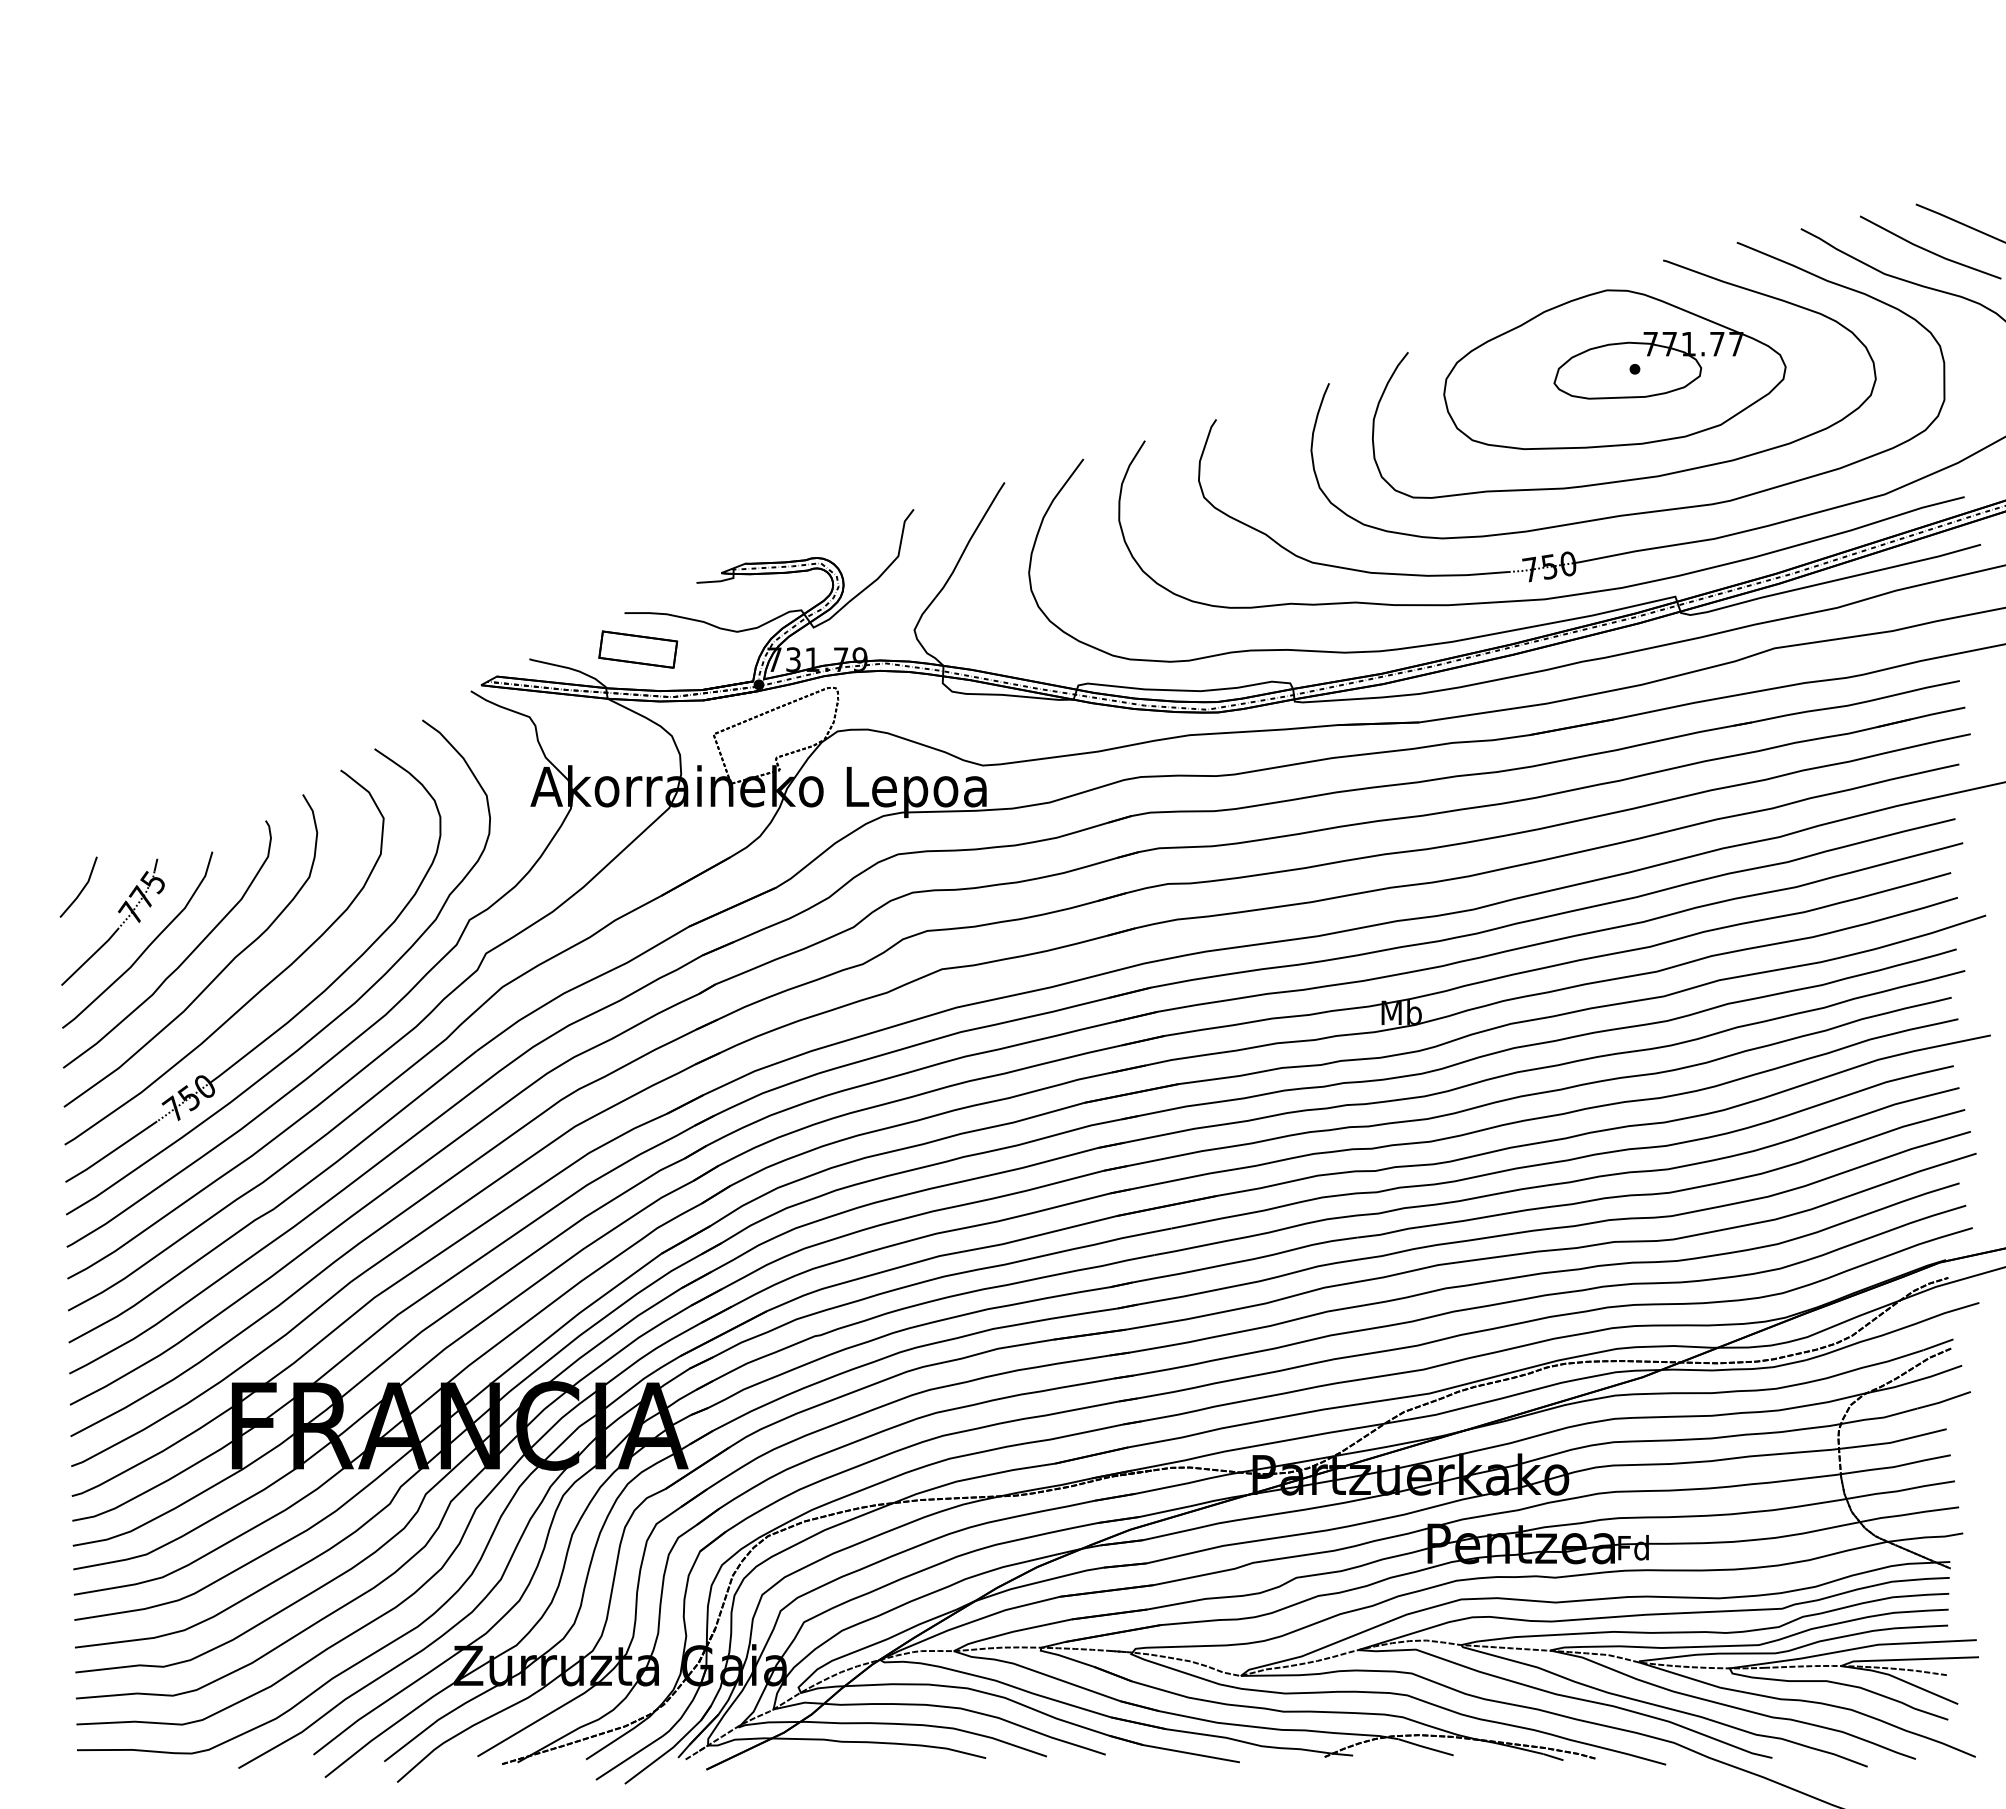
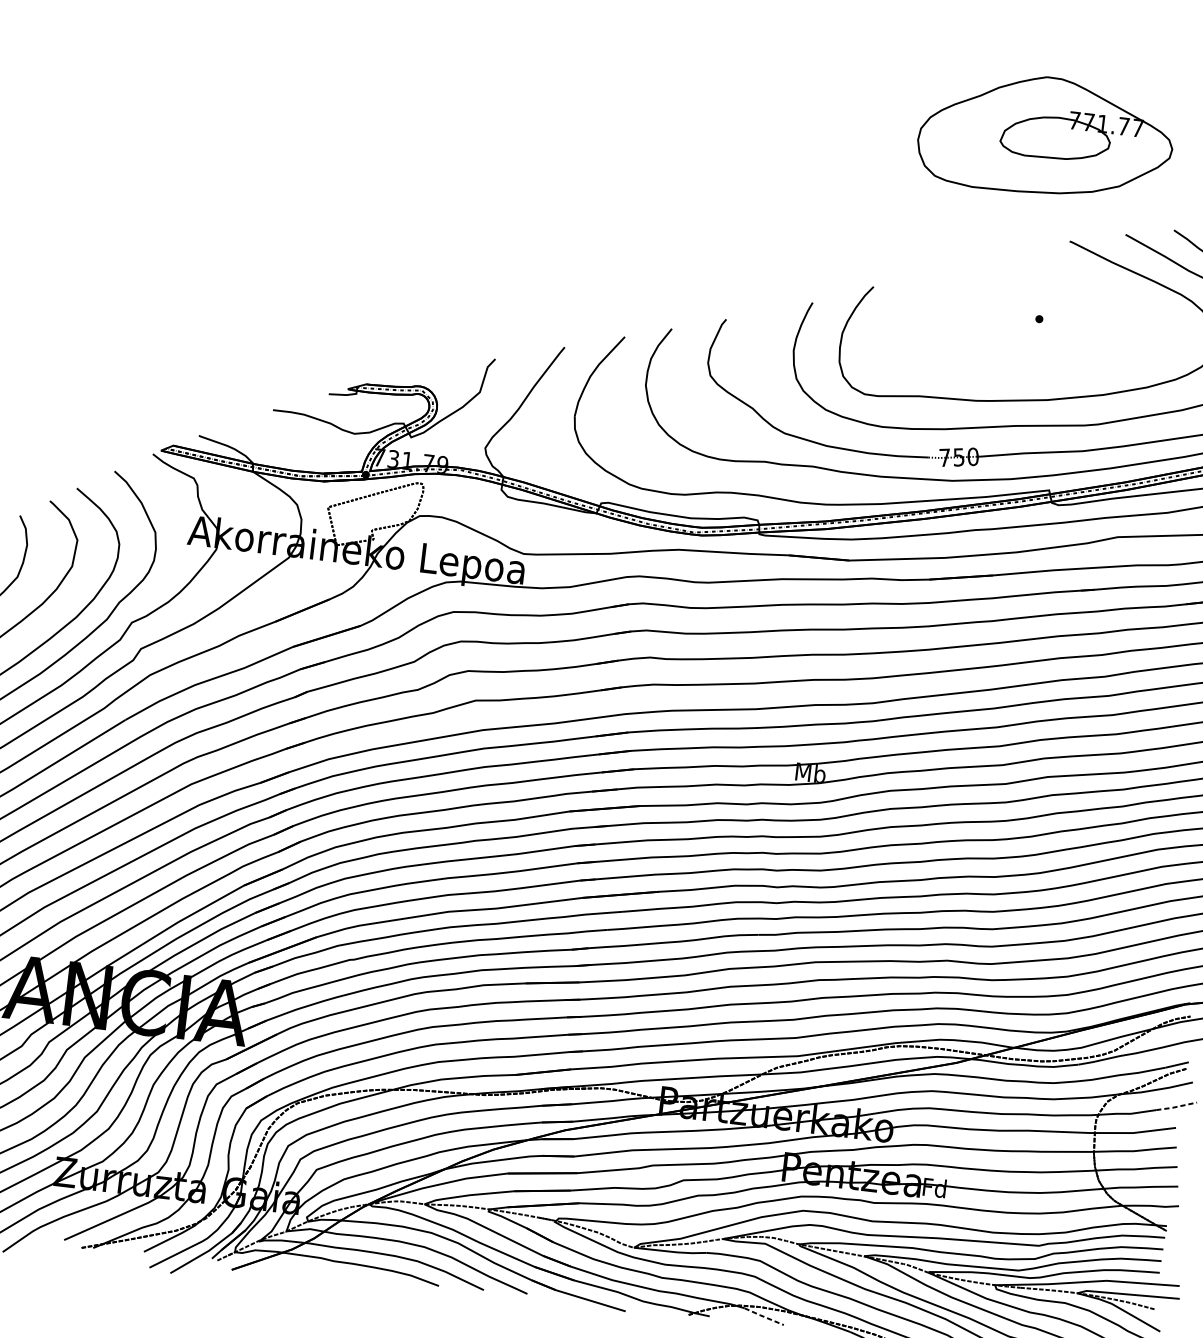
part: (1614, 369) -> (1045, 136), moved
part: (638, 649) -> (280, 438), removed
line: (1943, 1401) -> (1176, 1107), solid -> dashed
line: (1426, 1747) -> (764, 1316), solid -> dashed

